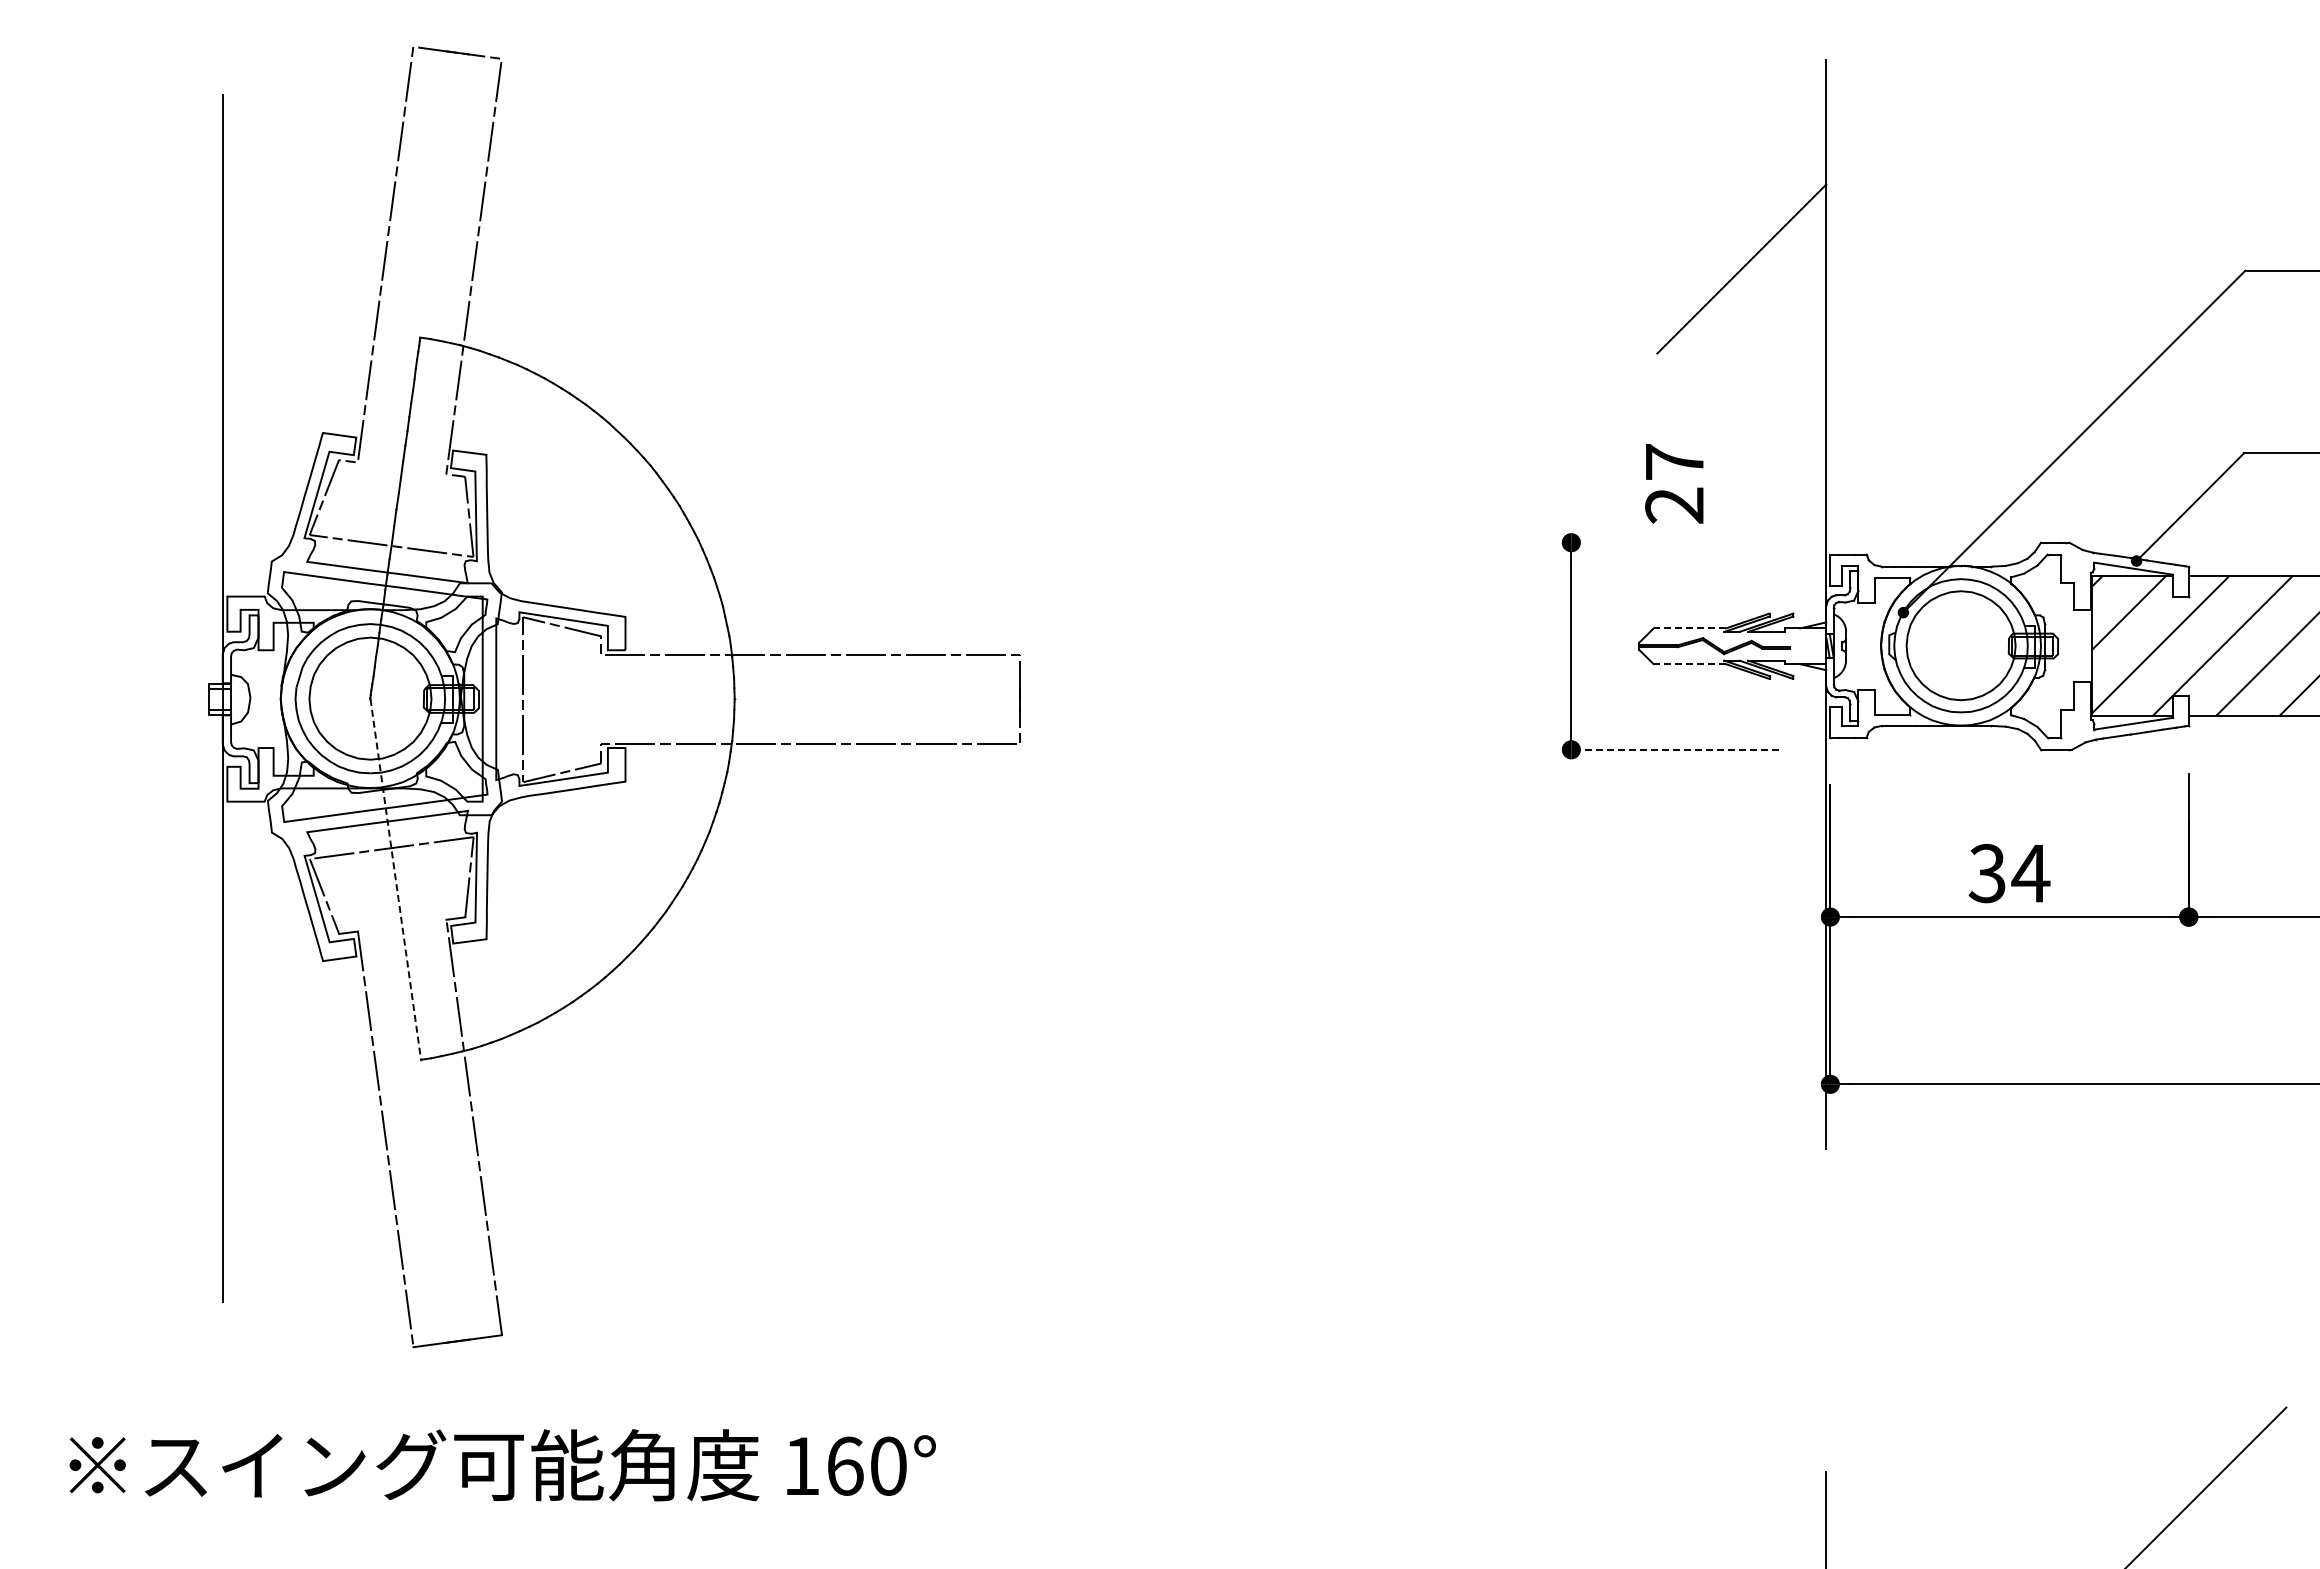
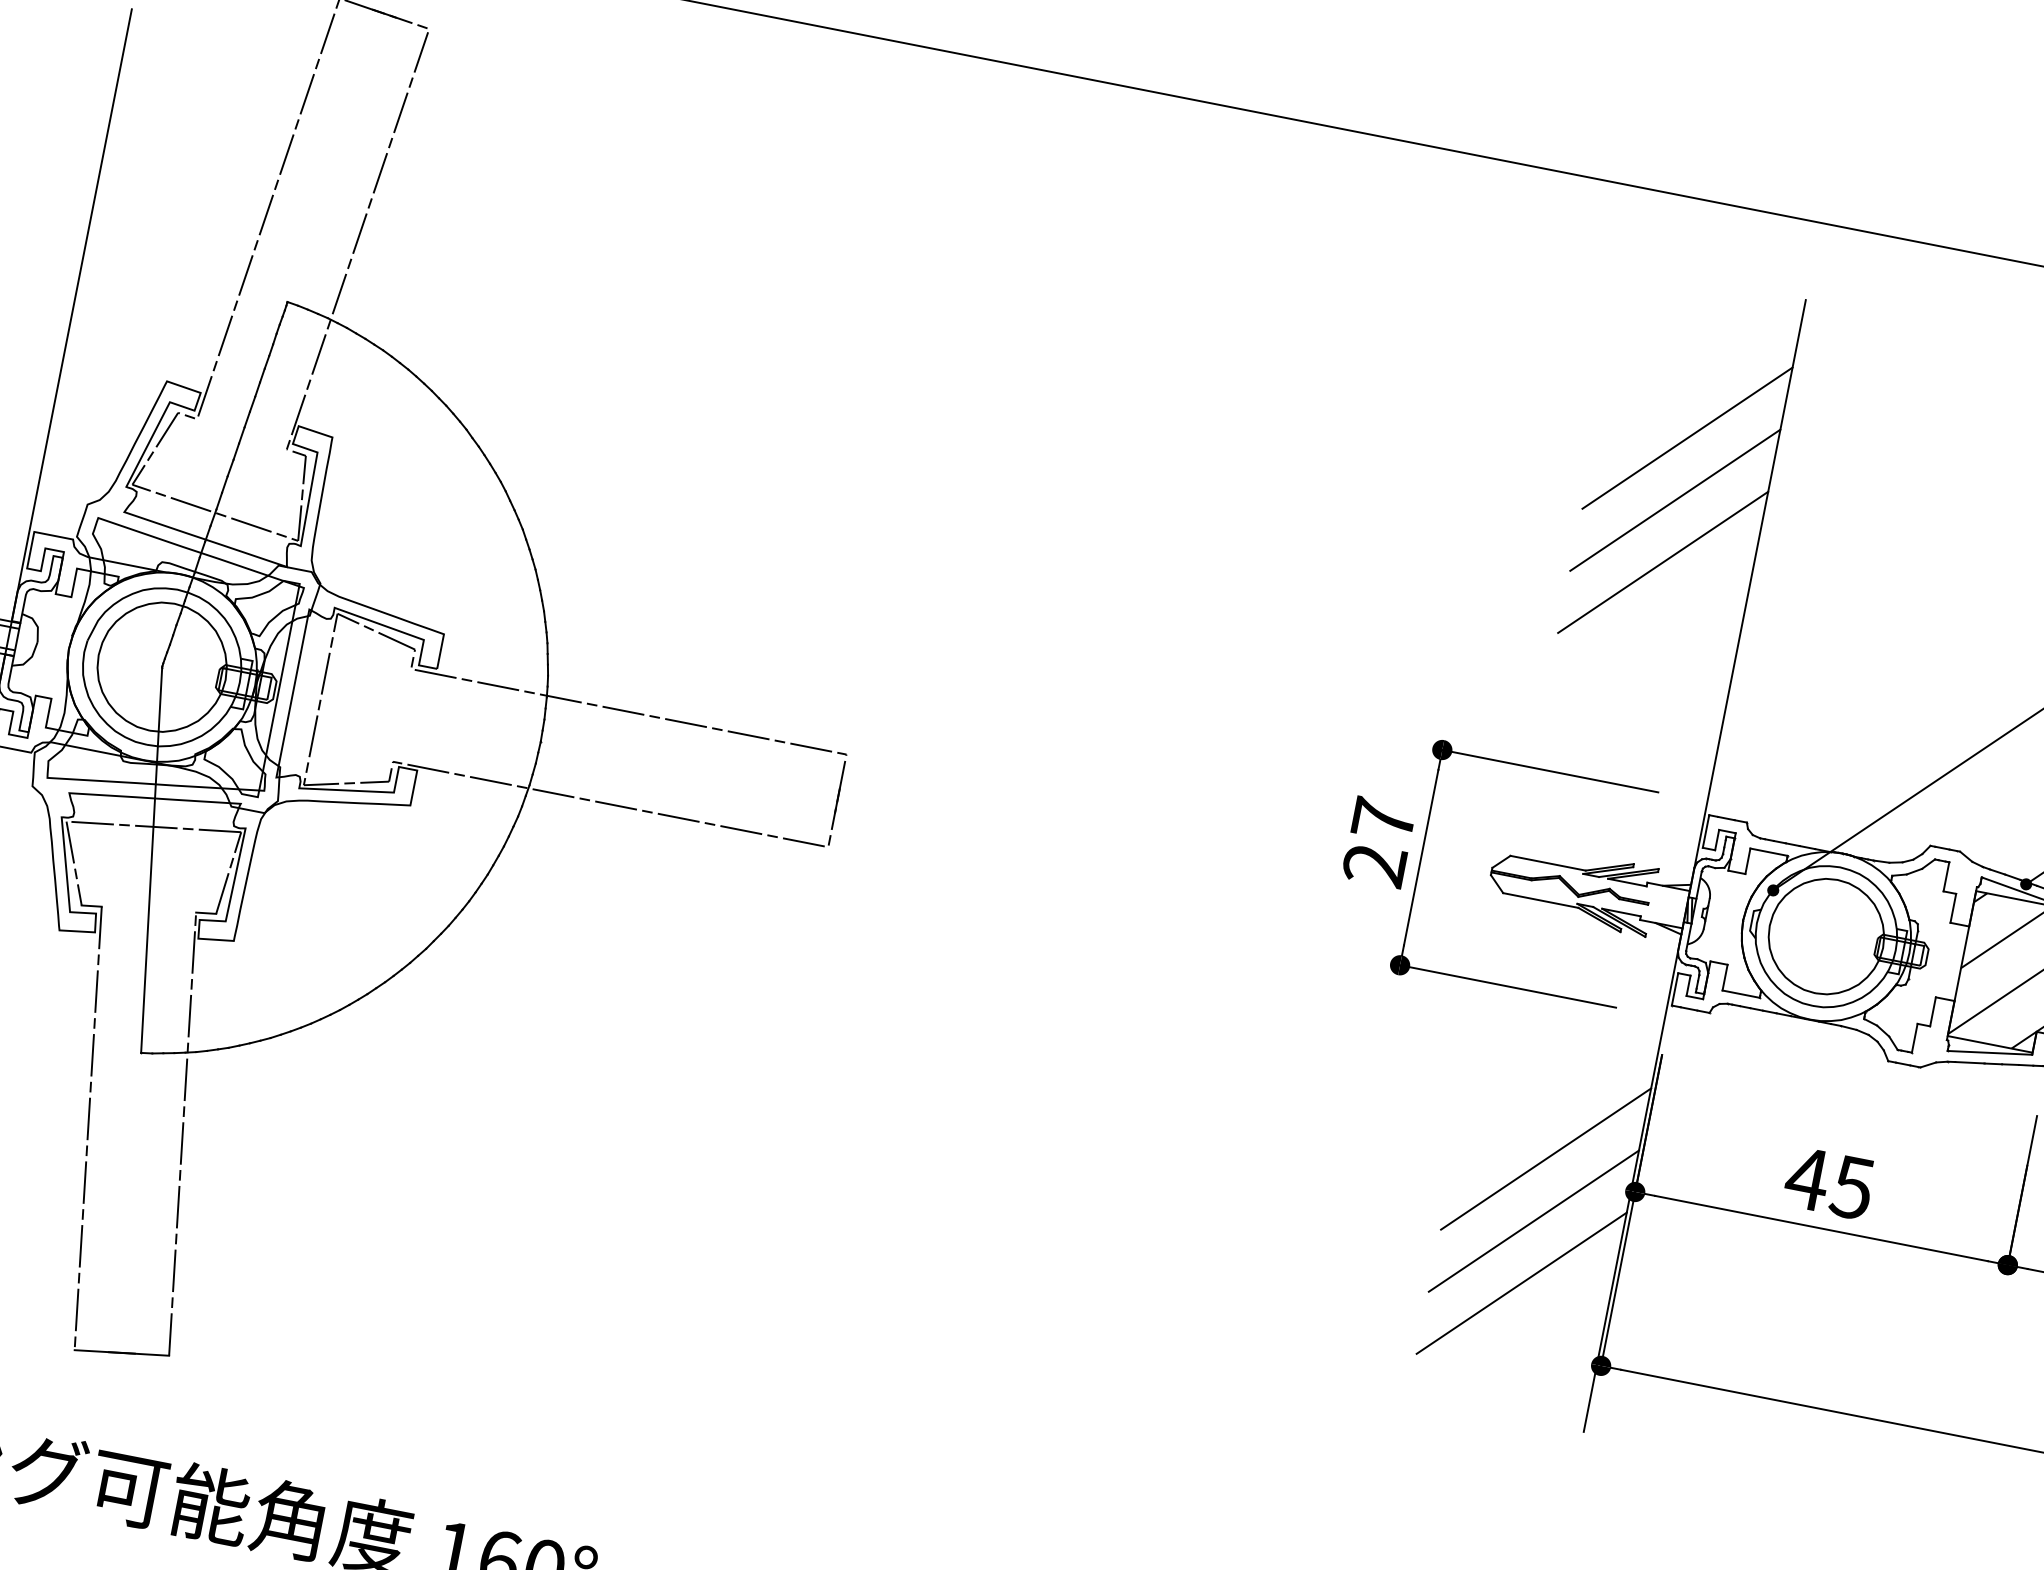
line: (1741, 208) -> (1687, 437), added
line: (1741, 328) -> (1662, 562), added
text: (1674, 483) -> (1379, 842), moved
line: (1675, 542) -> (1550, 771), added
line: (1689, 628) -> (1547, 863), dashed -> solid
line: (1689, 664) -> (1540, 900), dashed -> solid
line: (1675, 749) -> (1508, 986), dashed -> solid
text: (2008, 873) -> (1829, 1183), 34 -> 45
line: (395, 879) -> (151, 860), dashed -> solid
line: (1741, 902) -> (1545, 1158), added
line: (1741, 962) -> (1533, 1221), added
line: (1741, 1021) -> (1521, 1282), added

